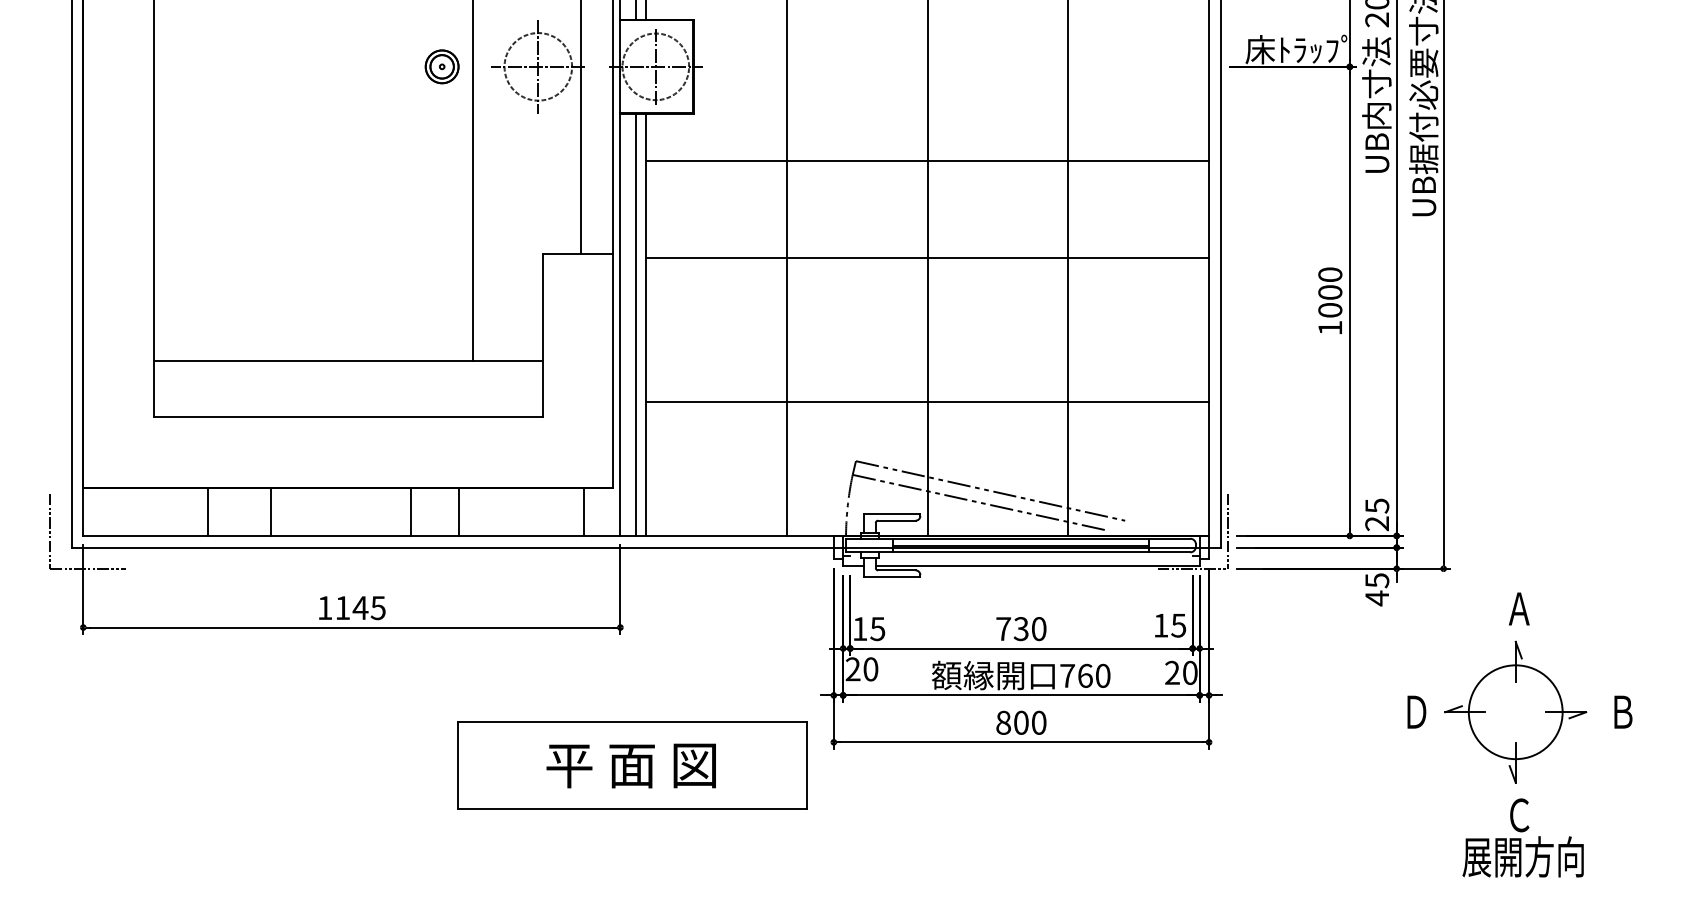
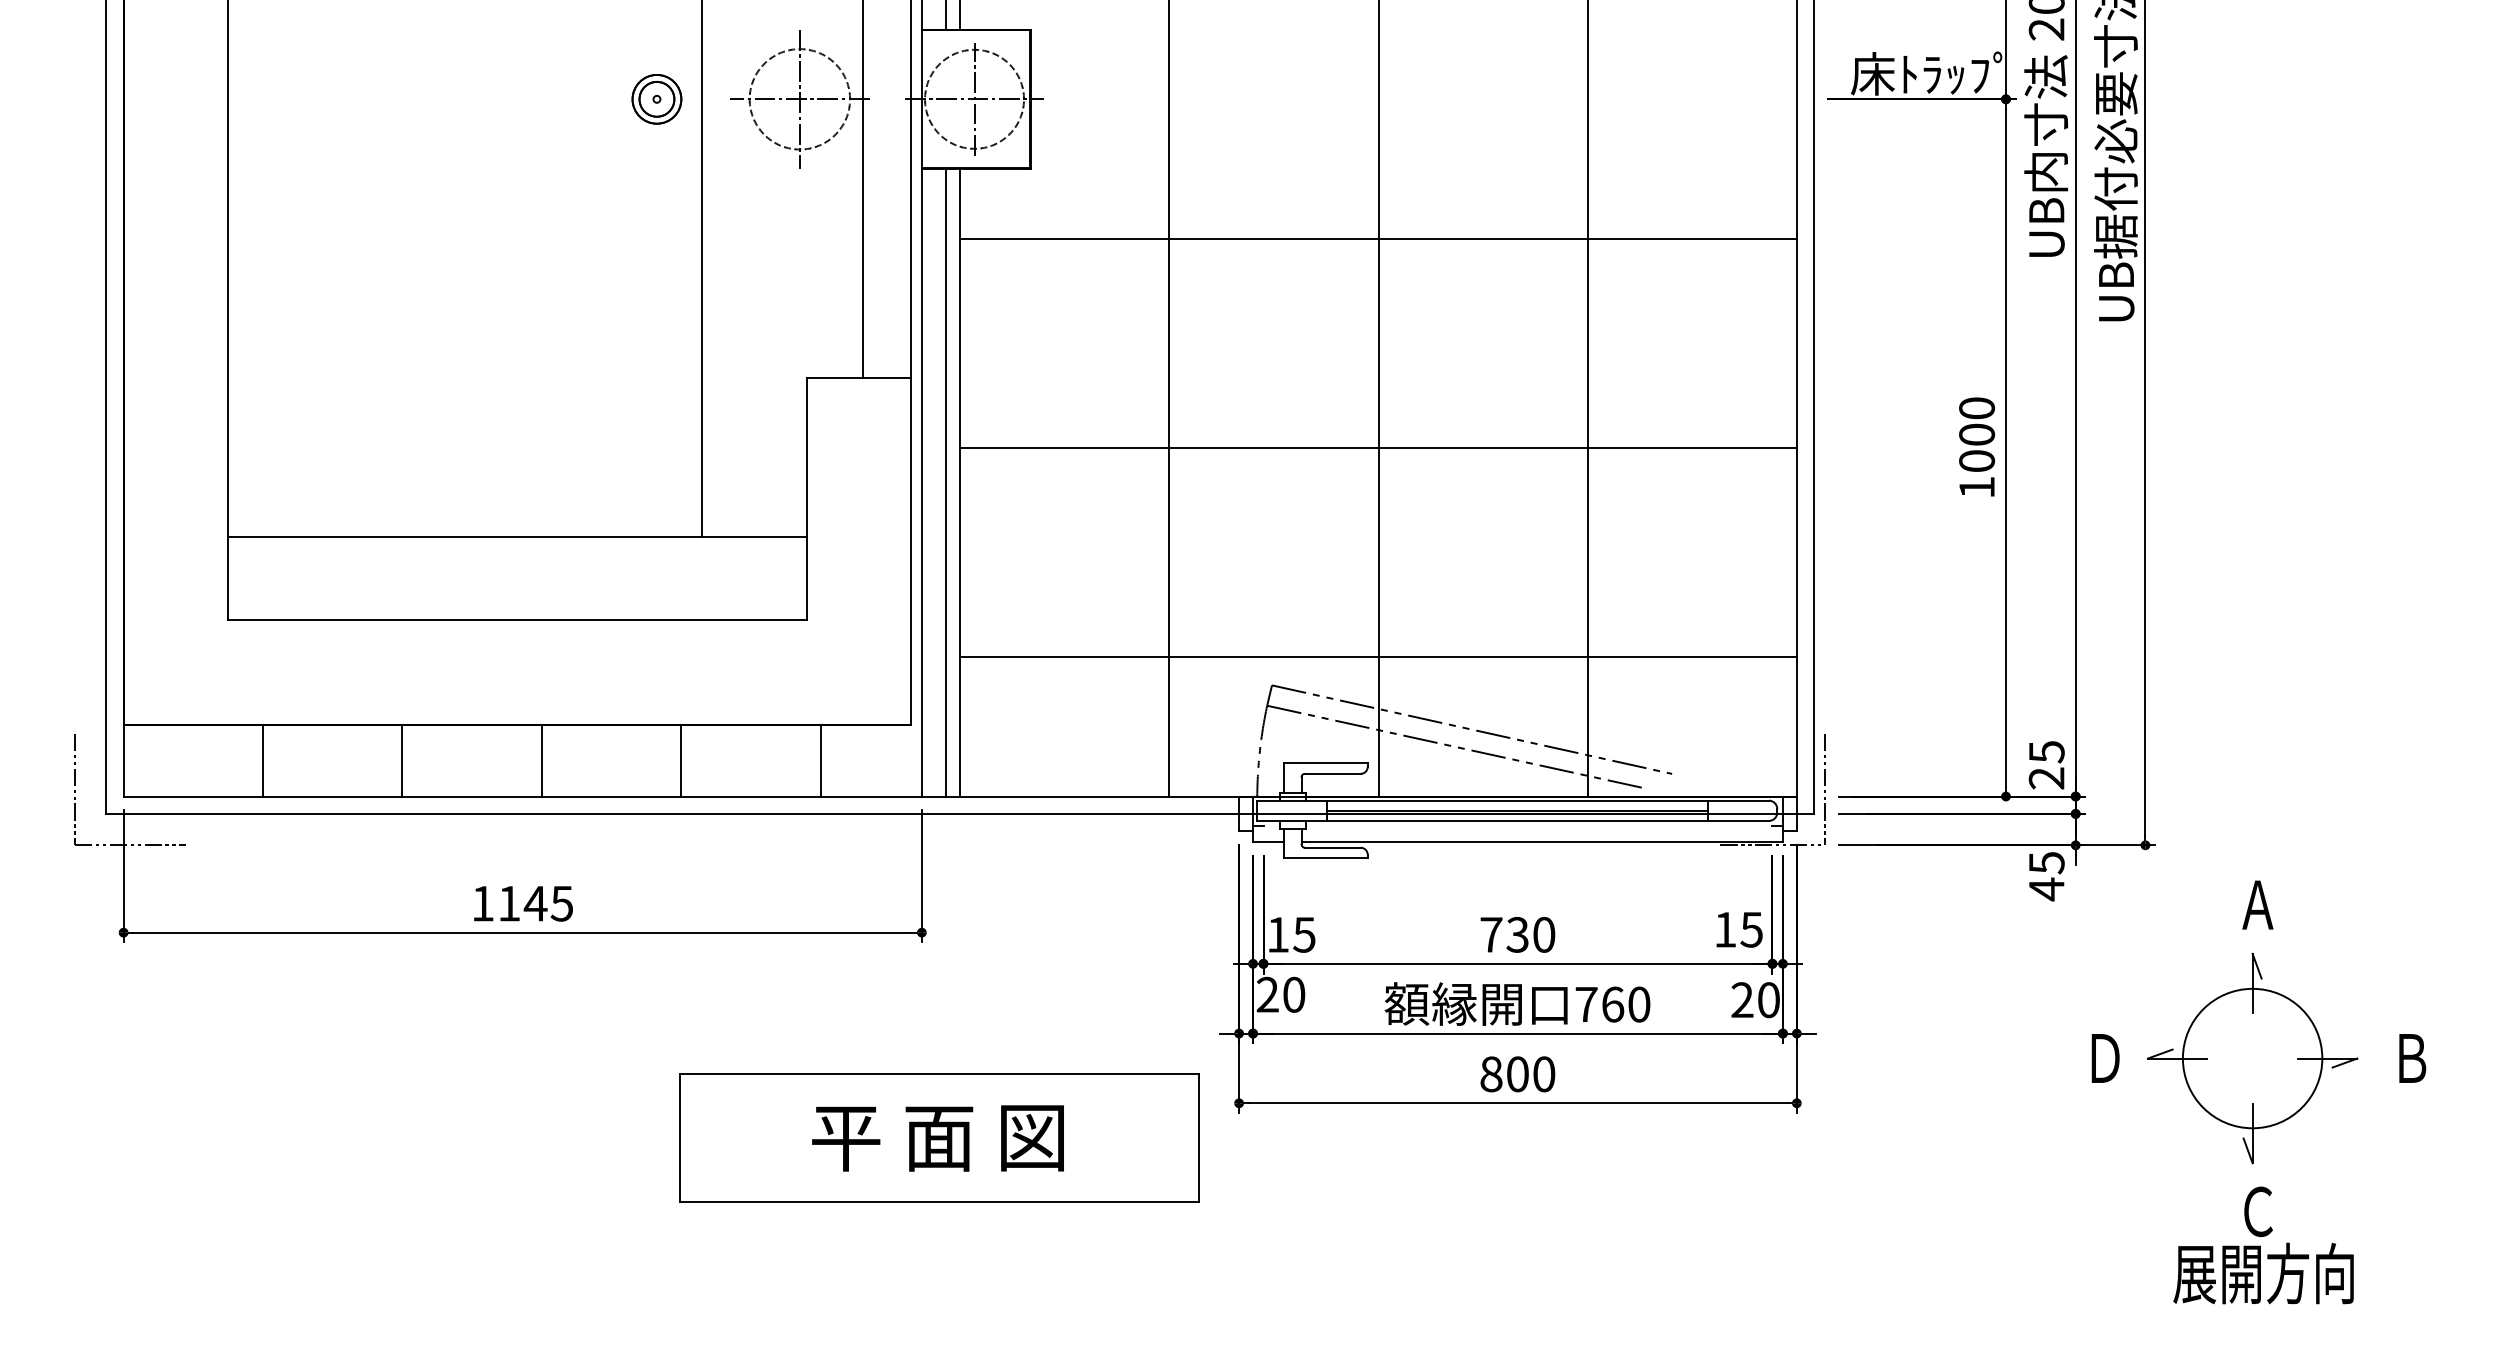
line: (927, 258) -> (1378, 448), moved
line: (927, 402) -> (1378, 657), moved
line: (208, 511) -> (263, 760), moved
line: (410, 511) -> (541, 760), moved
line: (584, 511) -> (820, 760), moved

